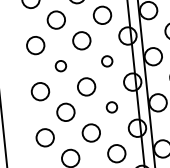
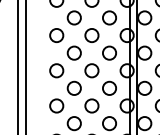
circle: (107, 60) -> (109, 52), size x1.67
circle: (59, 65) -> (73, 52), size x1.67
circle: (111, 106) -> (109, 87), size x1.67

